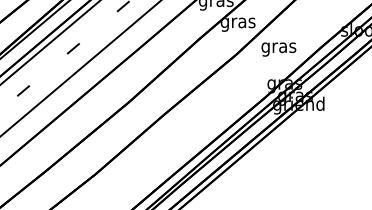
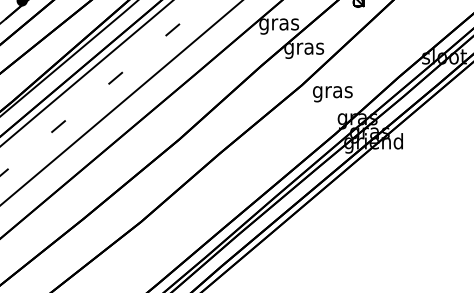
text: (278, 49) -> (332, 94), moved

